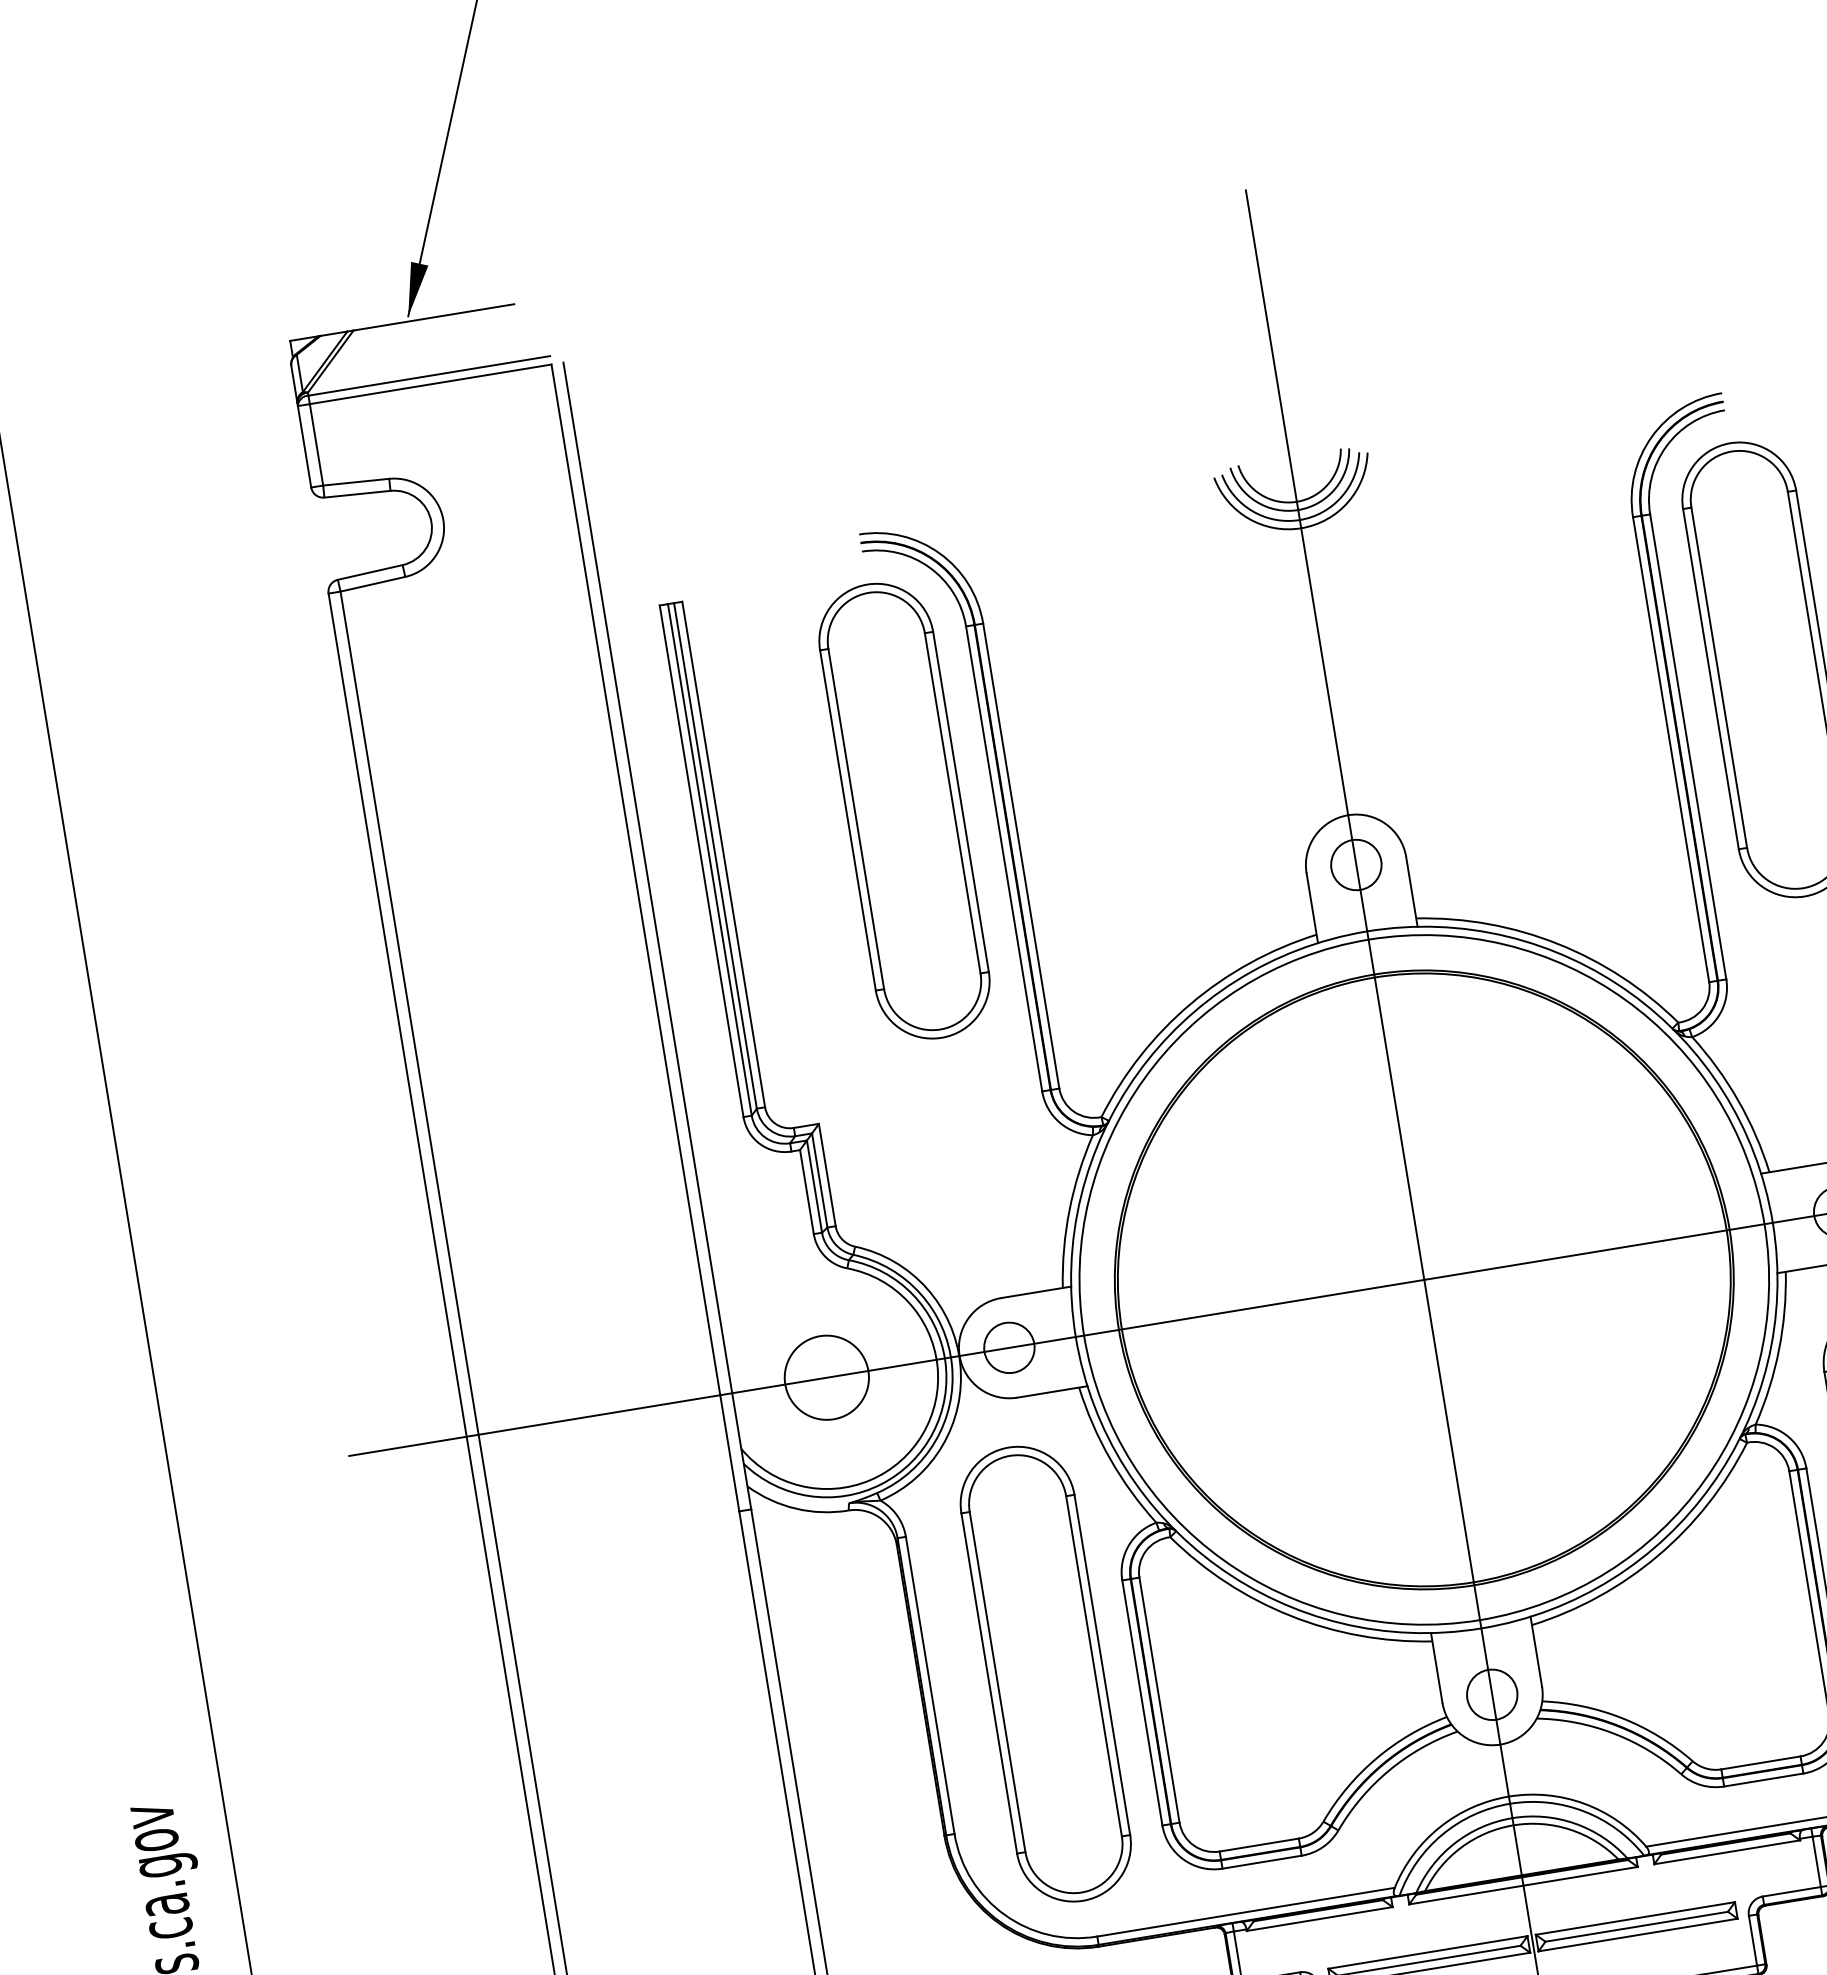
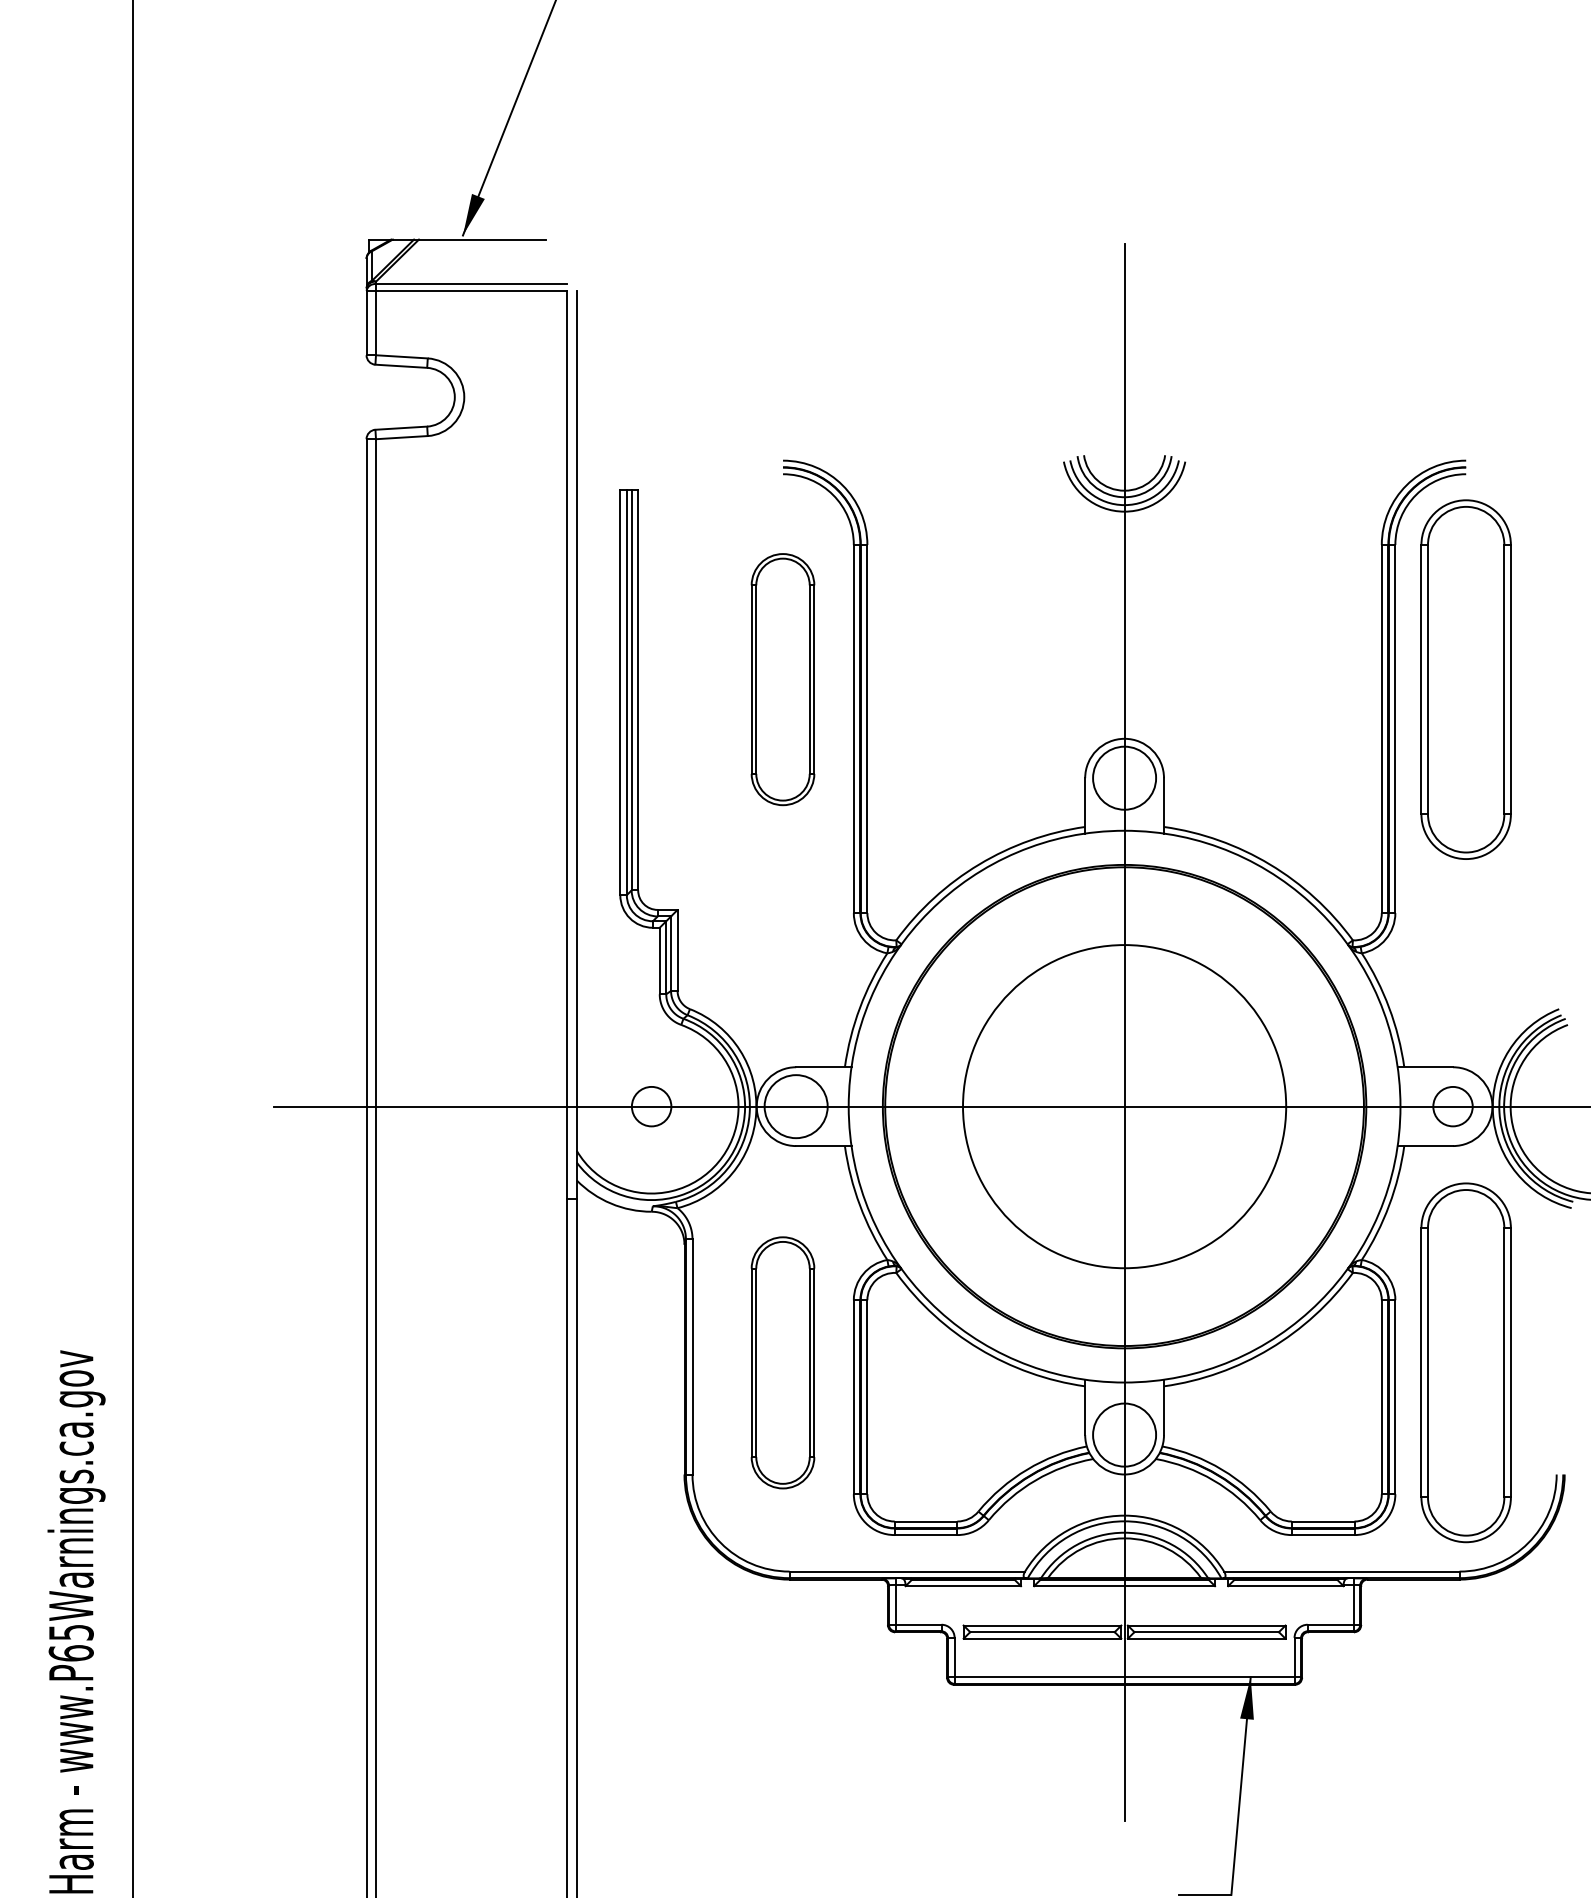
part: (903, 811) -> (782, 679), size x0.7
circle: (1356, 864) -> (1124, 777), size x1.6
circle: (1424, 1279) -> (1124, 1106), size x0.6
circle: (1008, 1347) -> (795, 1106), size x1.6
circle: (826, 1377) -> (651, 1106), size x0.6
part: (1045, 1673) -> (782, 1362), size x0.7
circle: (1492, 1694) -> (1124, 1434), size x1.6

